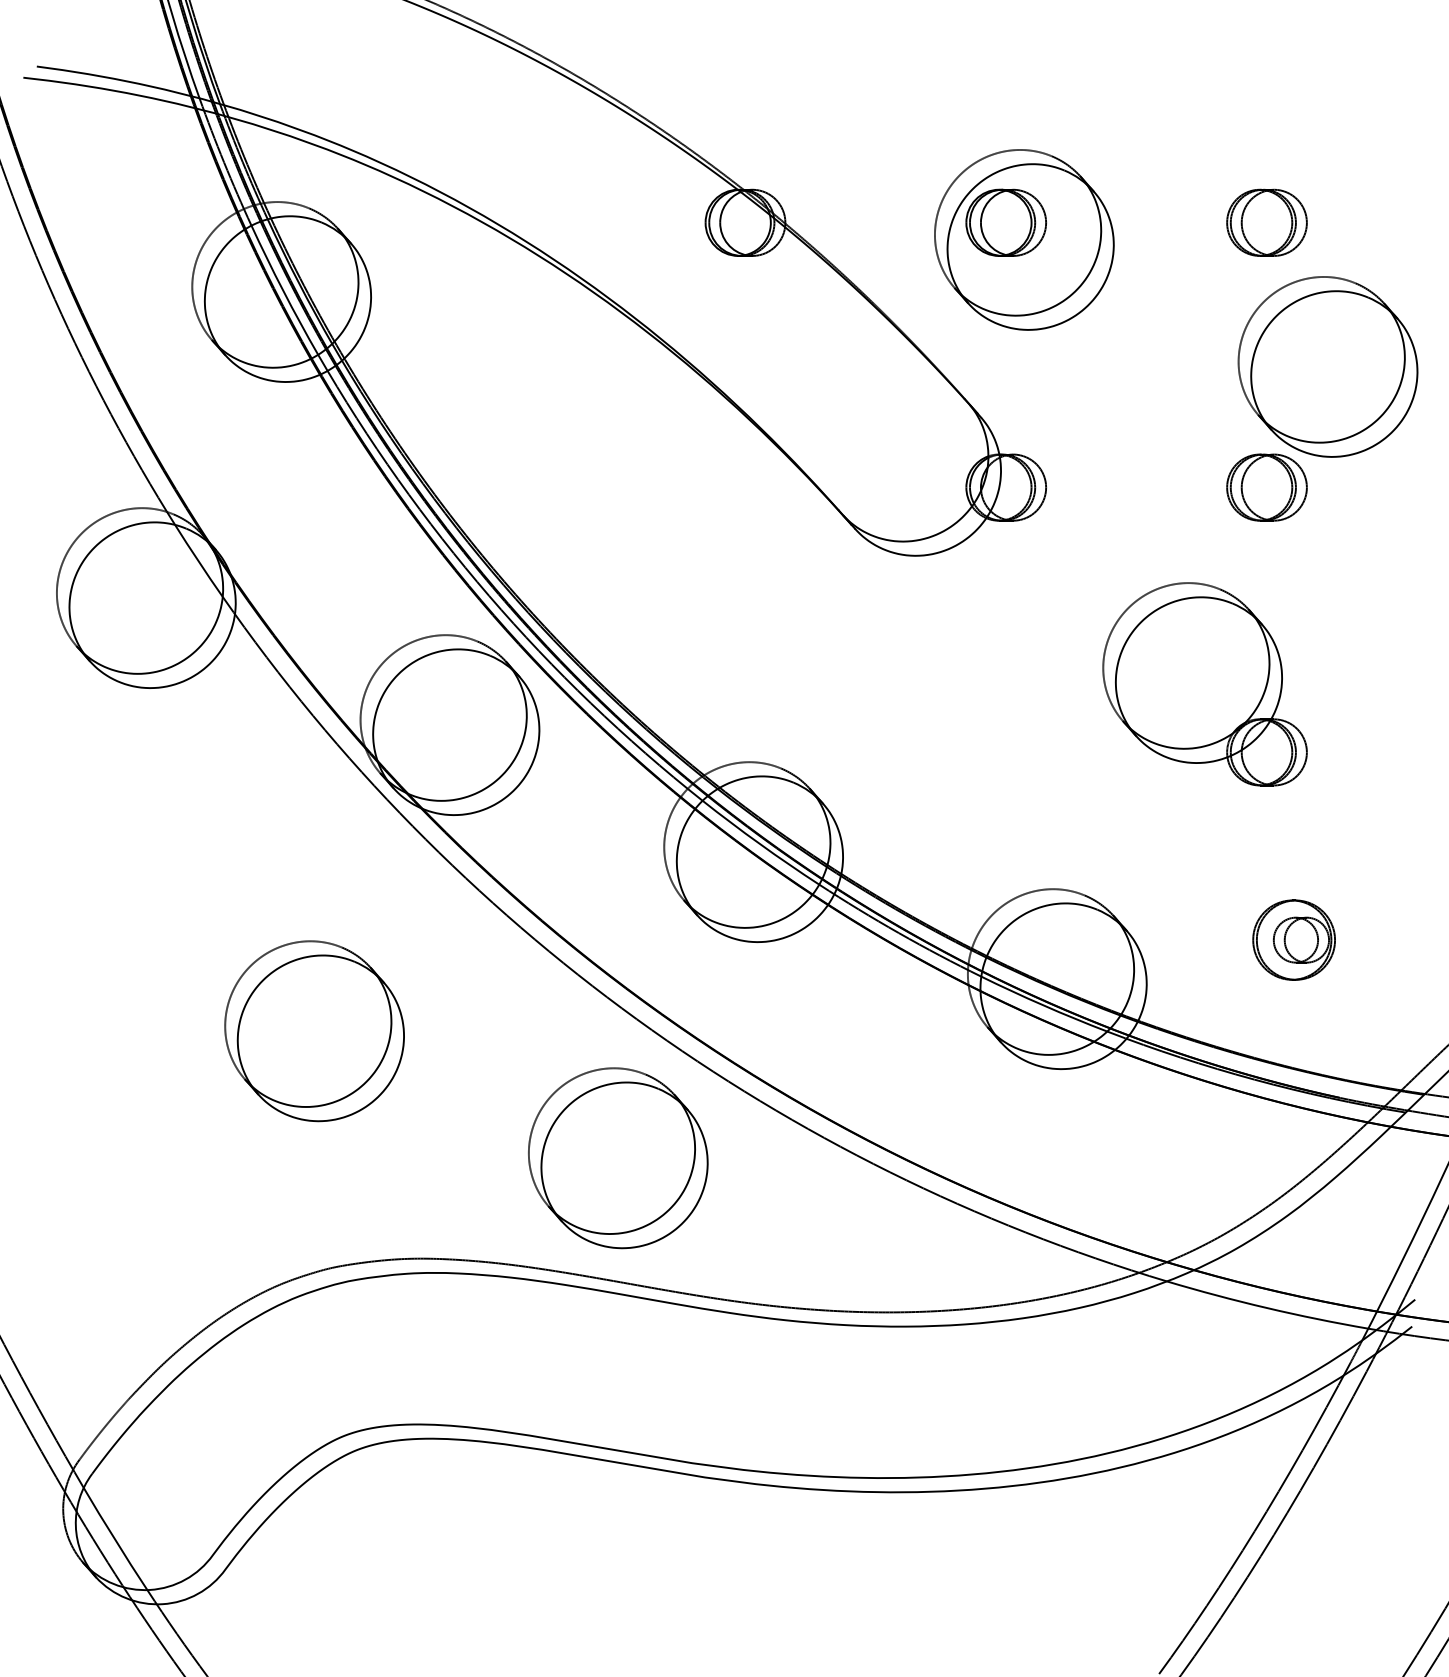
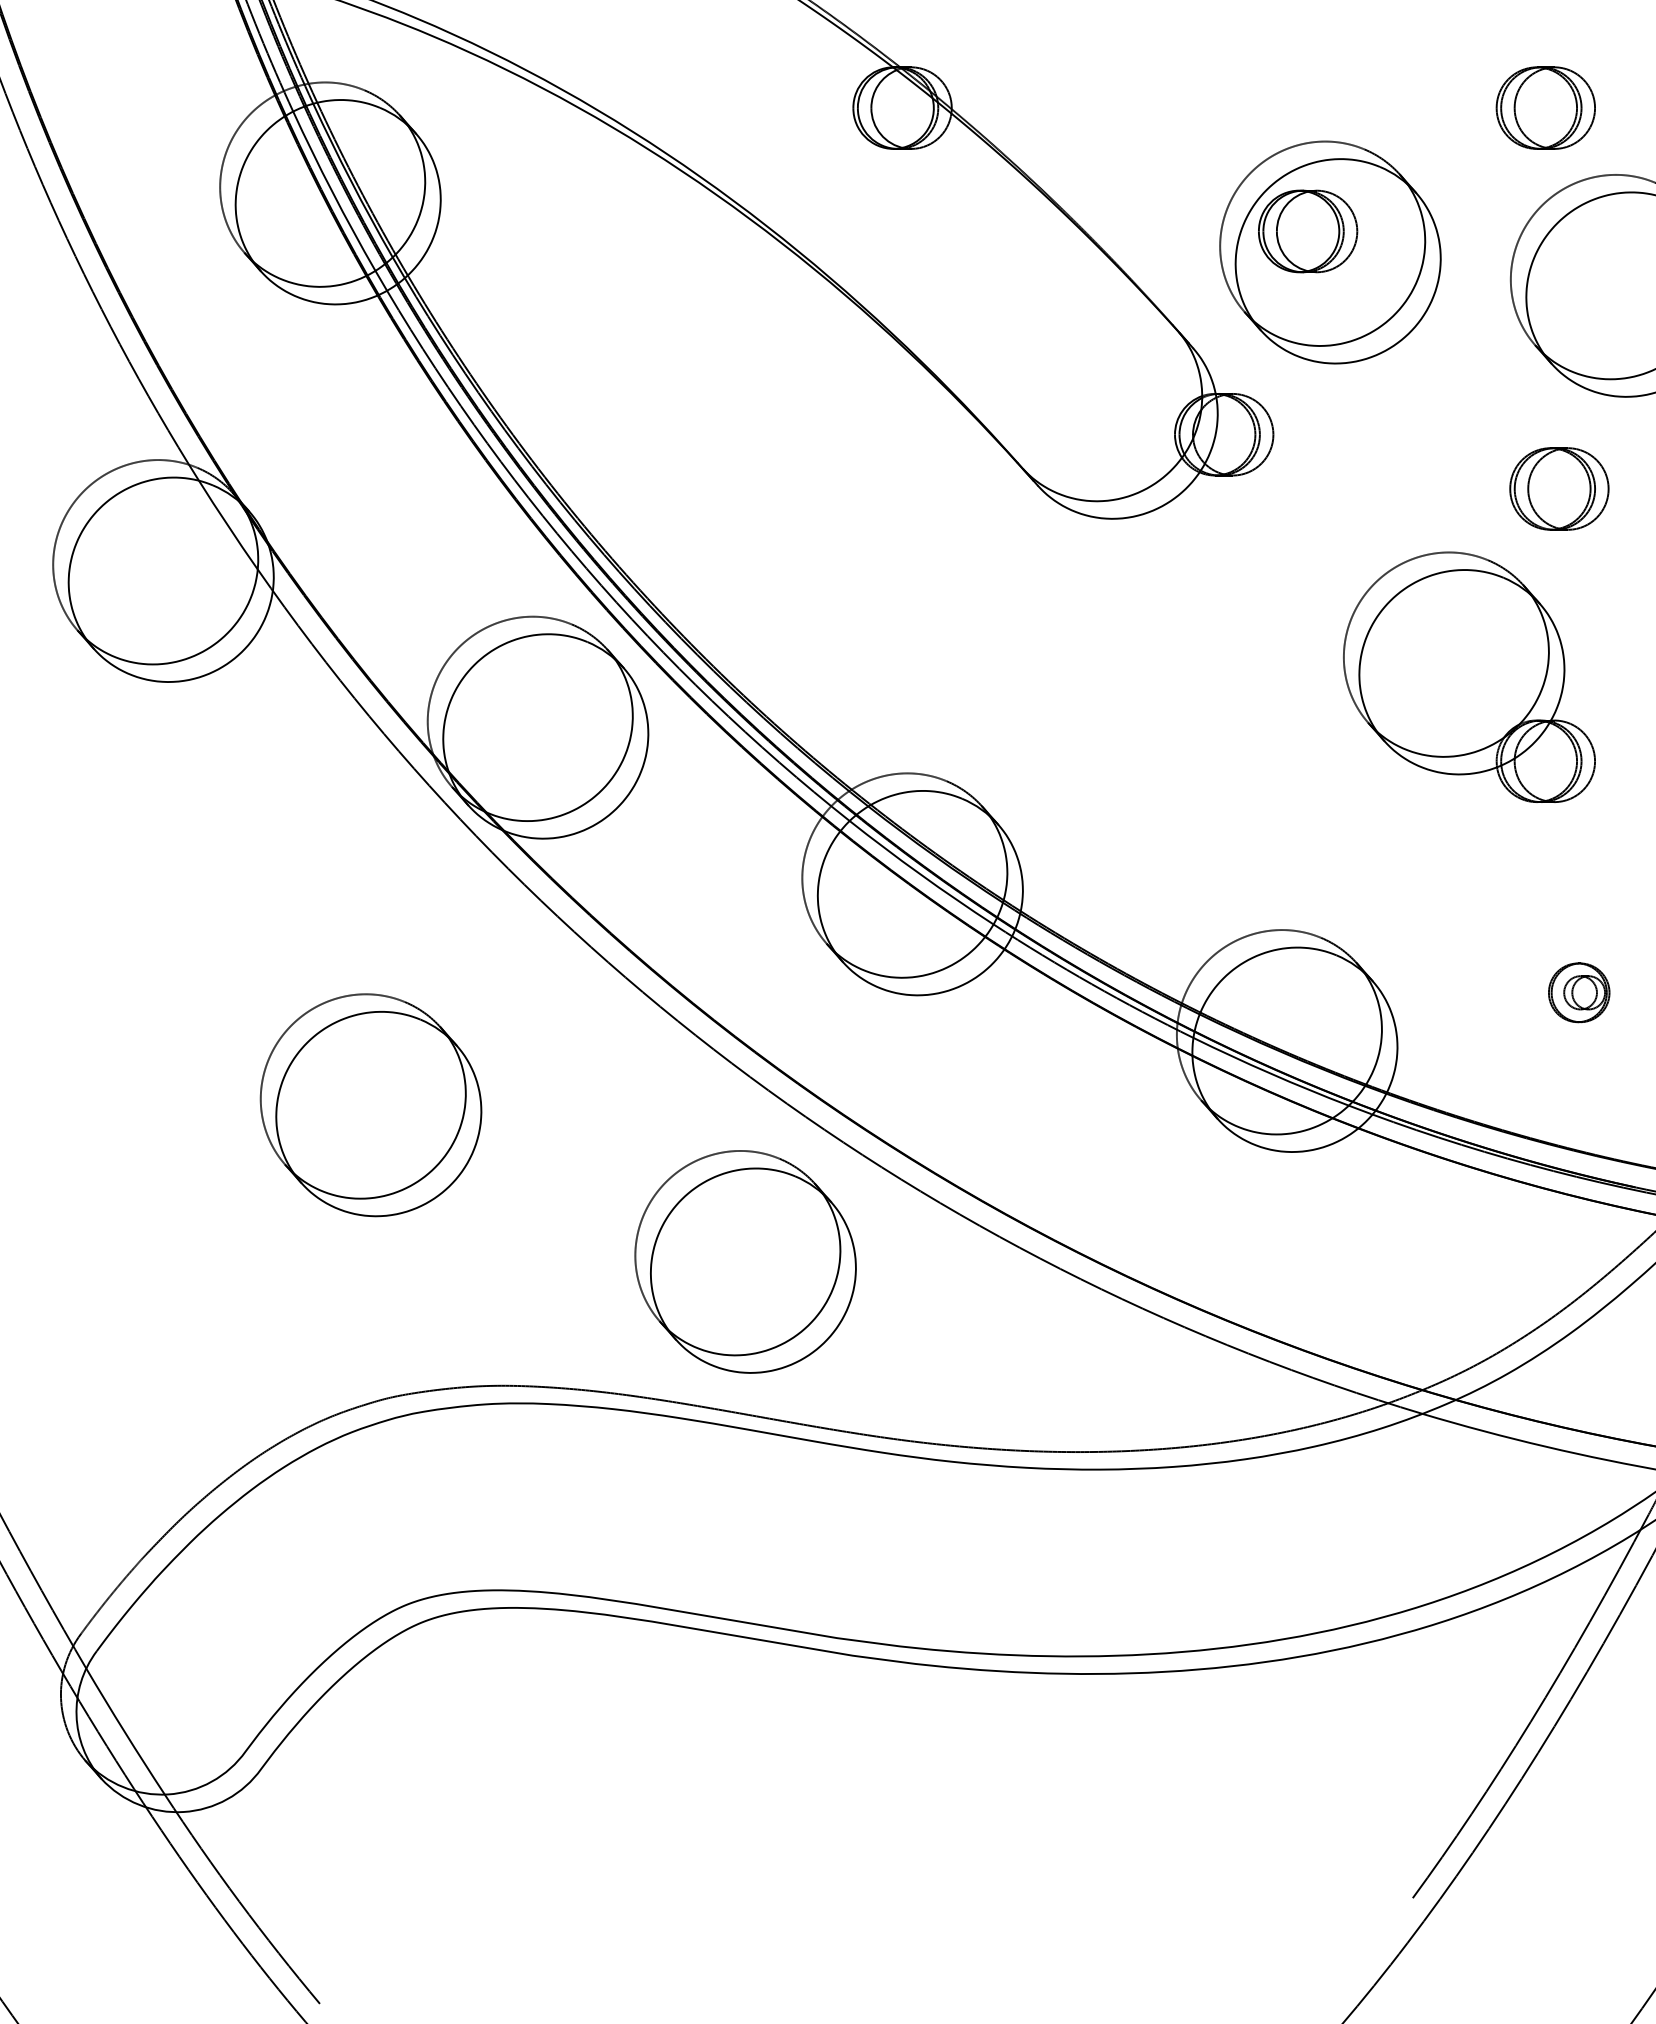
part: (1024, 239) -> (1330, 252), moved
part: (1266, 487) -> (1558, 488), moved
part: (1293, 939) -> (1578, 992), size x0.6

